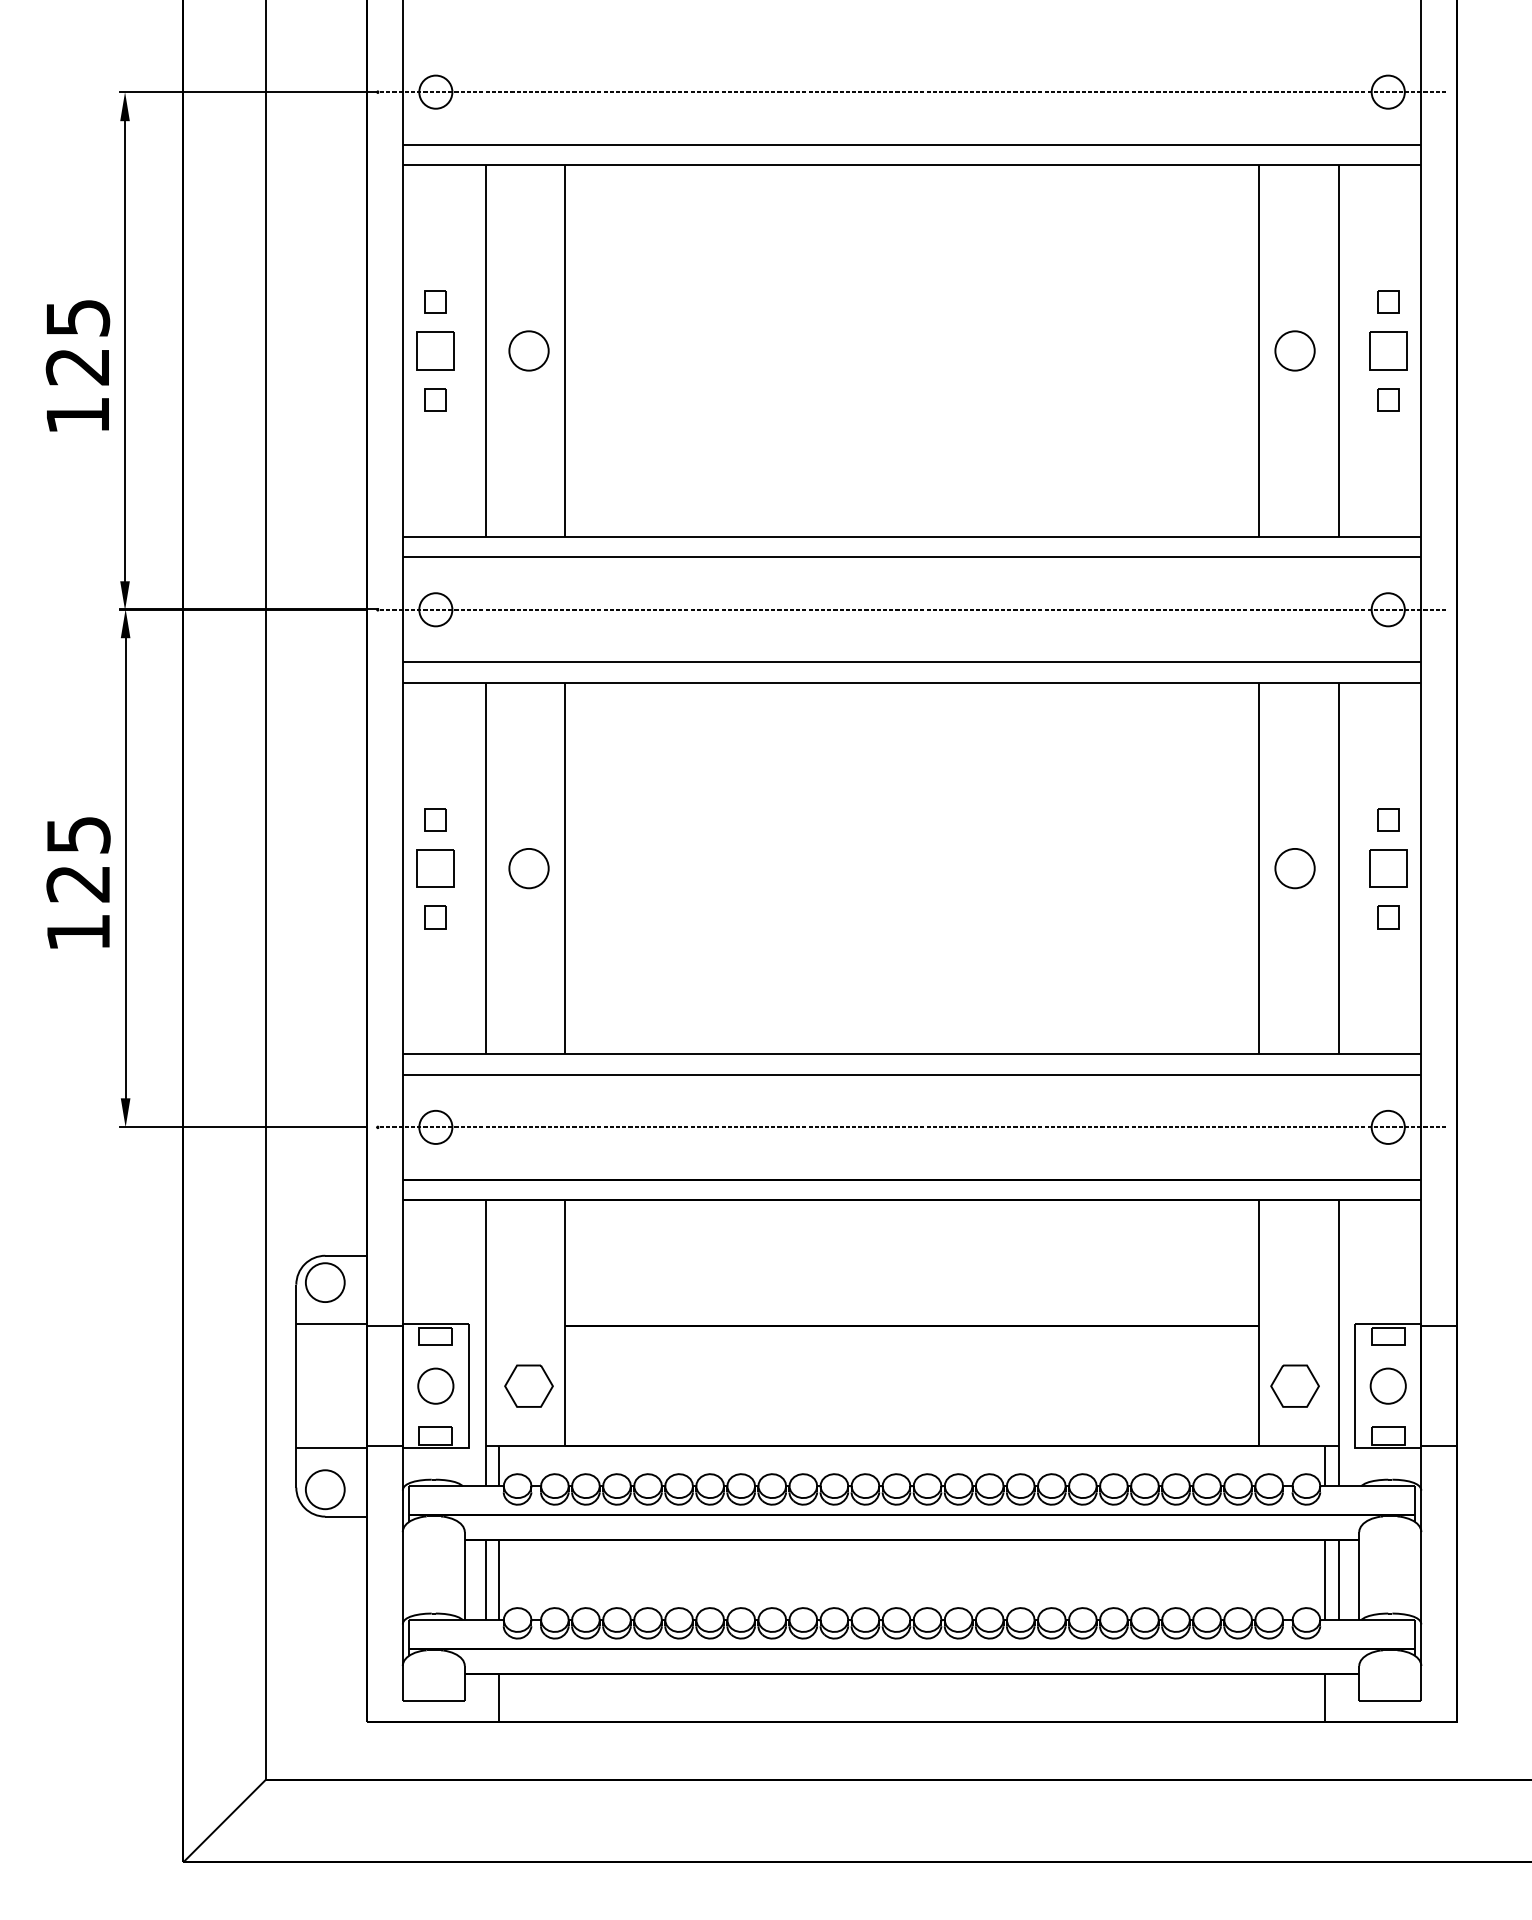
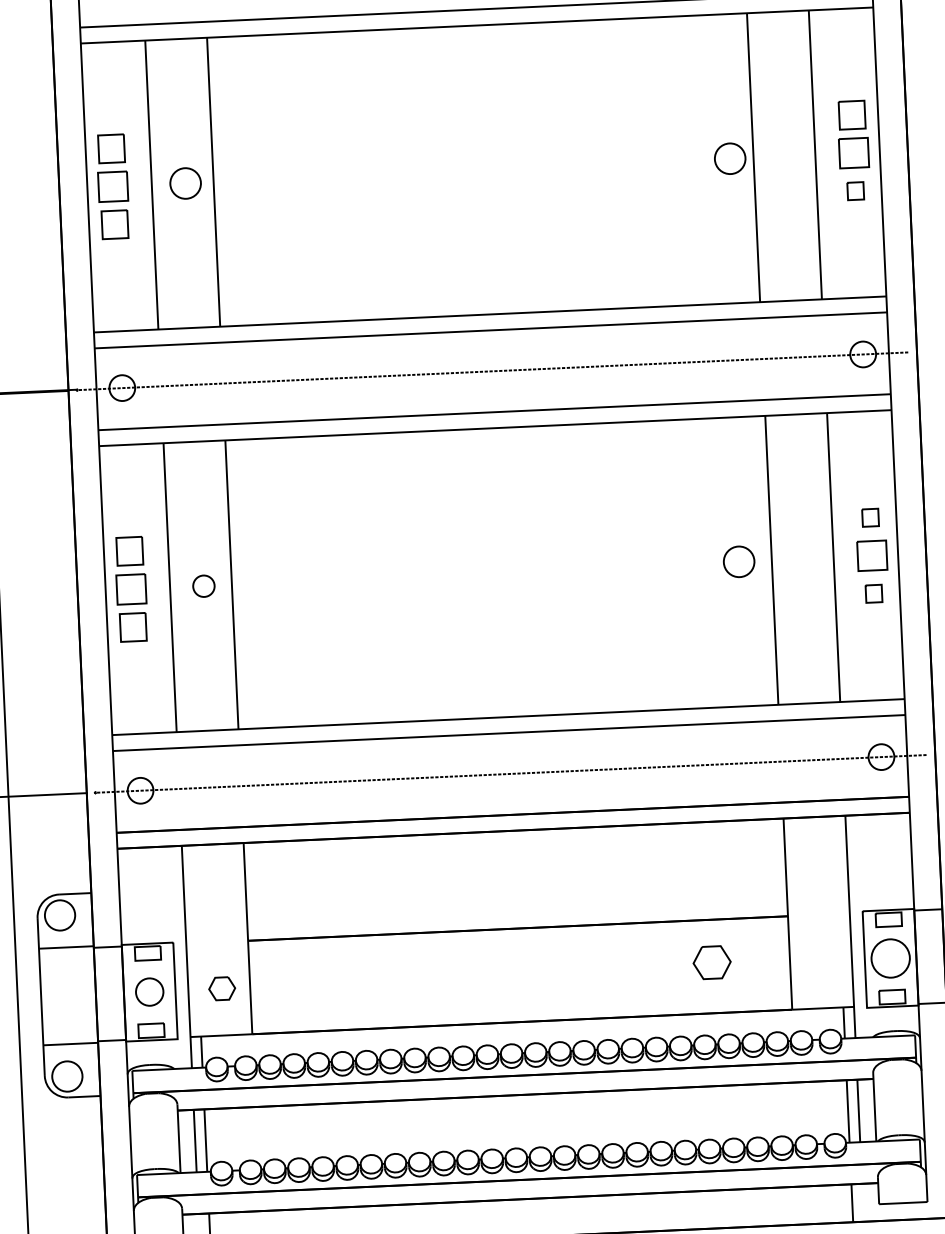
part: (435, 301) -> (111, 148), size x1.6
part: (1388, 301) -> (852, 114), size x1.6
part: (1294, 350) -> (729, 158), moved
part: (435, 399) -> (114, 224), size x1.6
part: (435, 819) -> (129, 551), size x1.6
part: (528, 868) -> (203, 586), size x0.7
part: (1294, 868) -> (738, 561), moved
part: (435, 917) -> (132, 627), size x1.6
part: (528, 1385) -> (221, 988), size x0.7
part: (1294, 1385) -> (711, 962), moved
part: (1387, 1385) -> (889, 957), size x1.4

